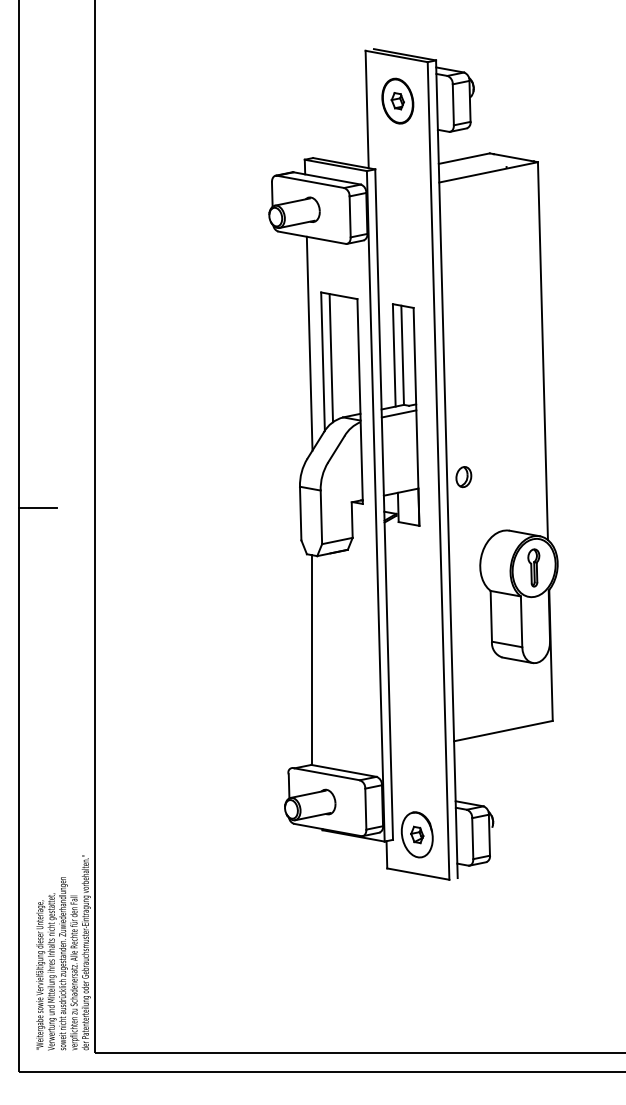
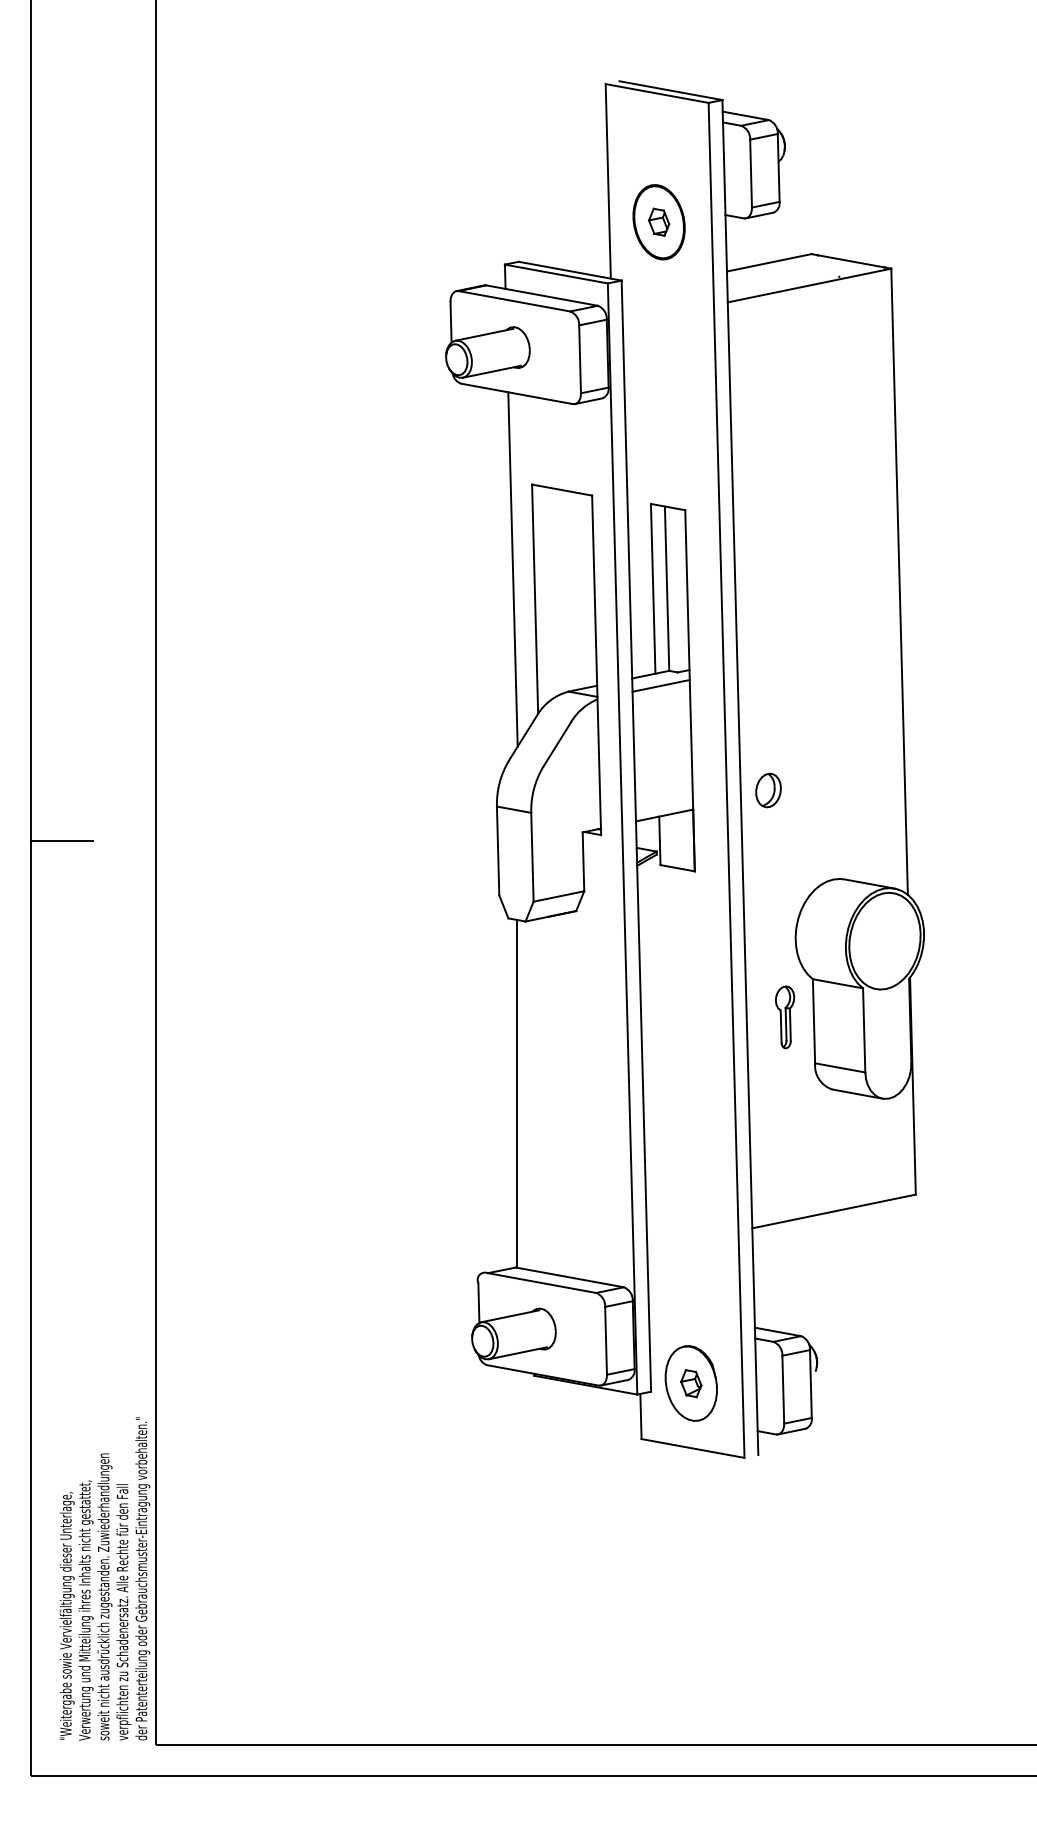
part: (397, 100) -> (658, 221), moved
line: (331, 358) -> (549, 594), removed
part: (533, 567) -> (784, 1016), moved

